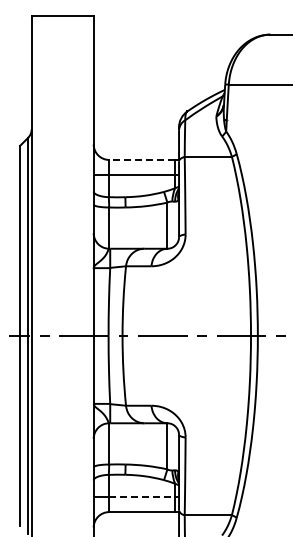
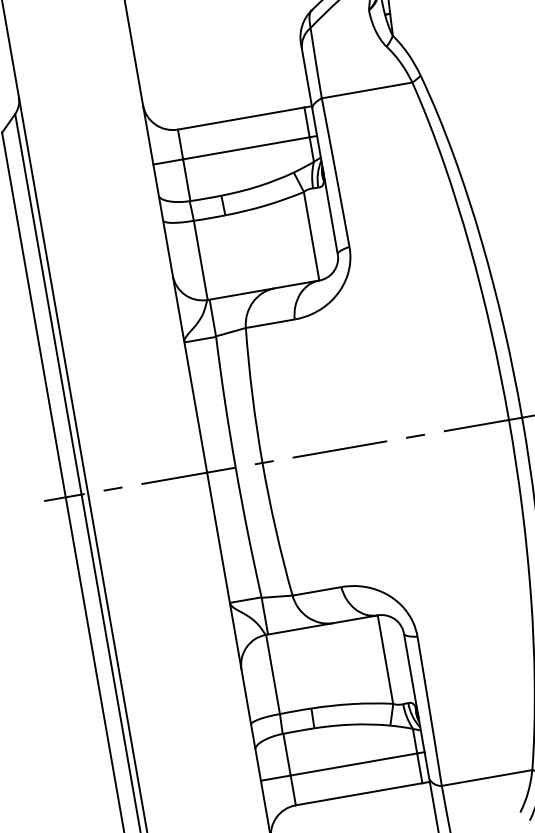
line: (142, 159) -> (241, 117), dashed -> solid
line: (142, 496) -> (354, 764), dashed -> solid

